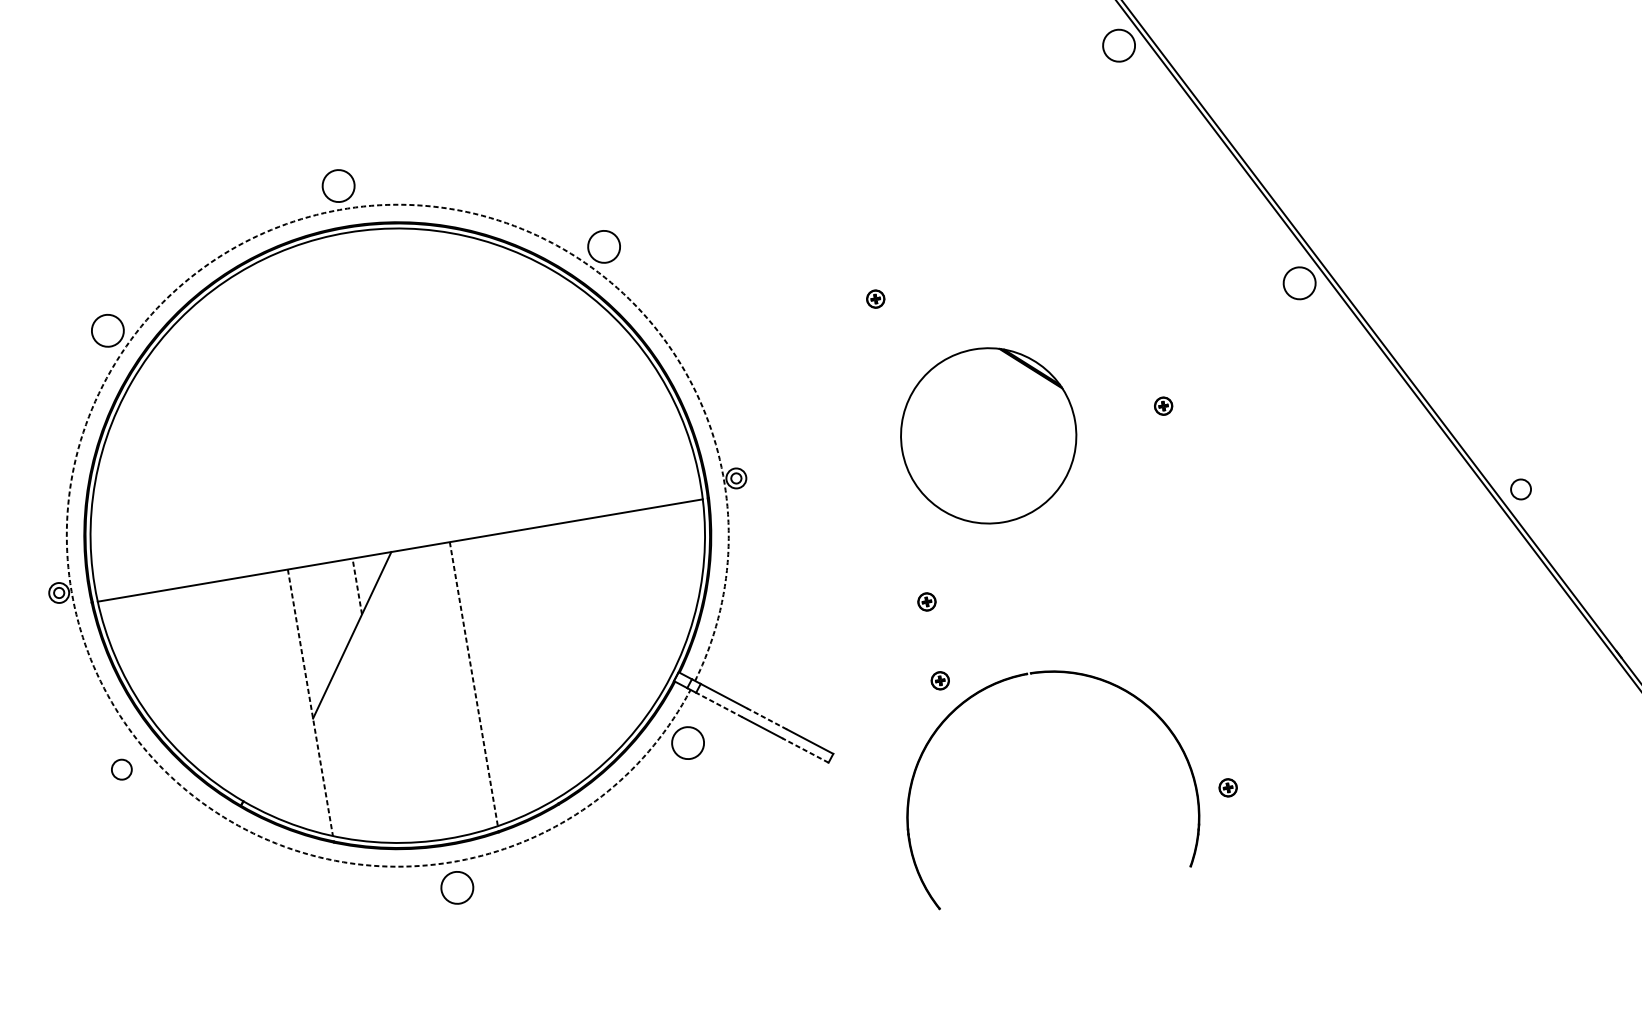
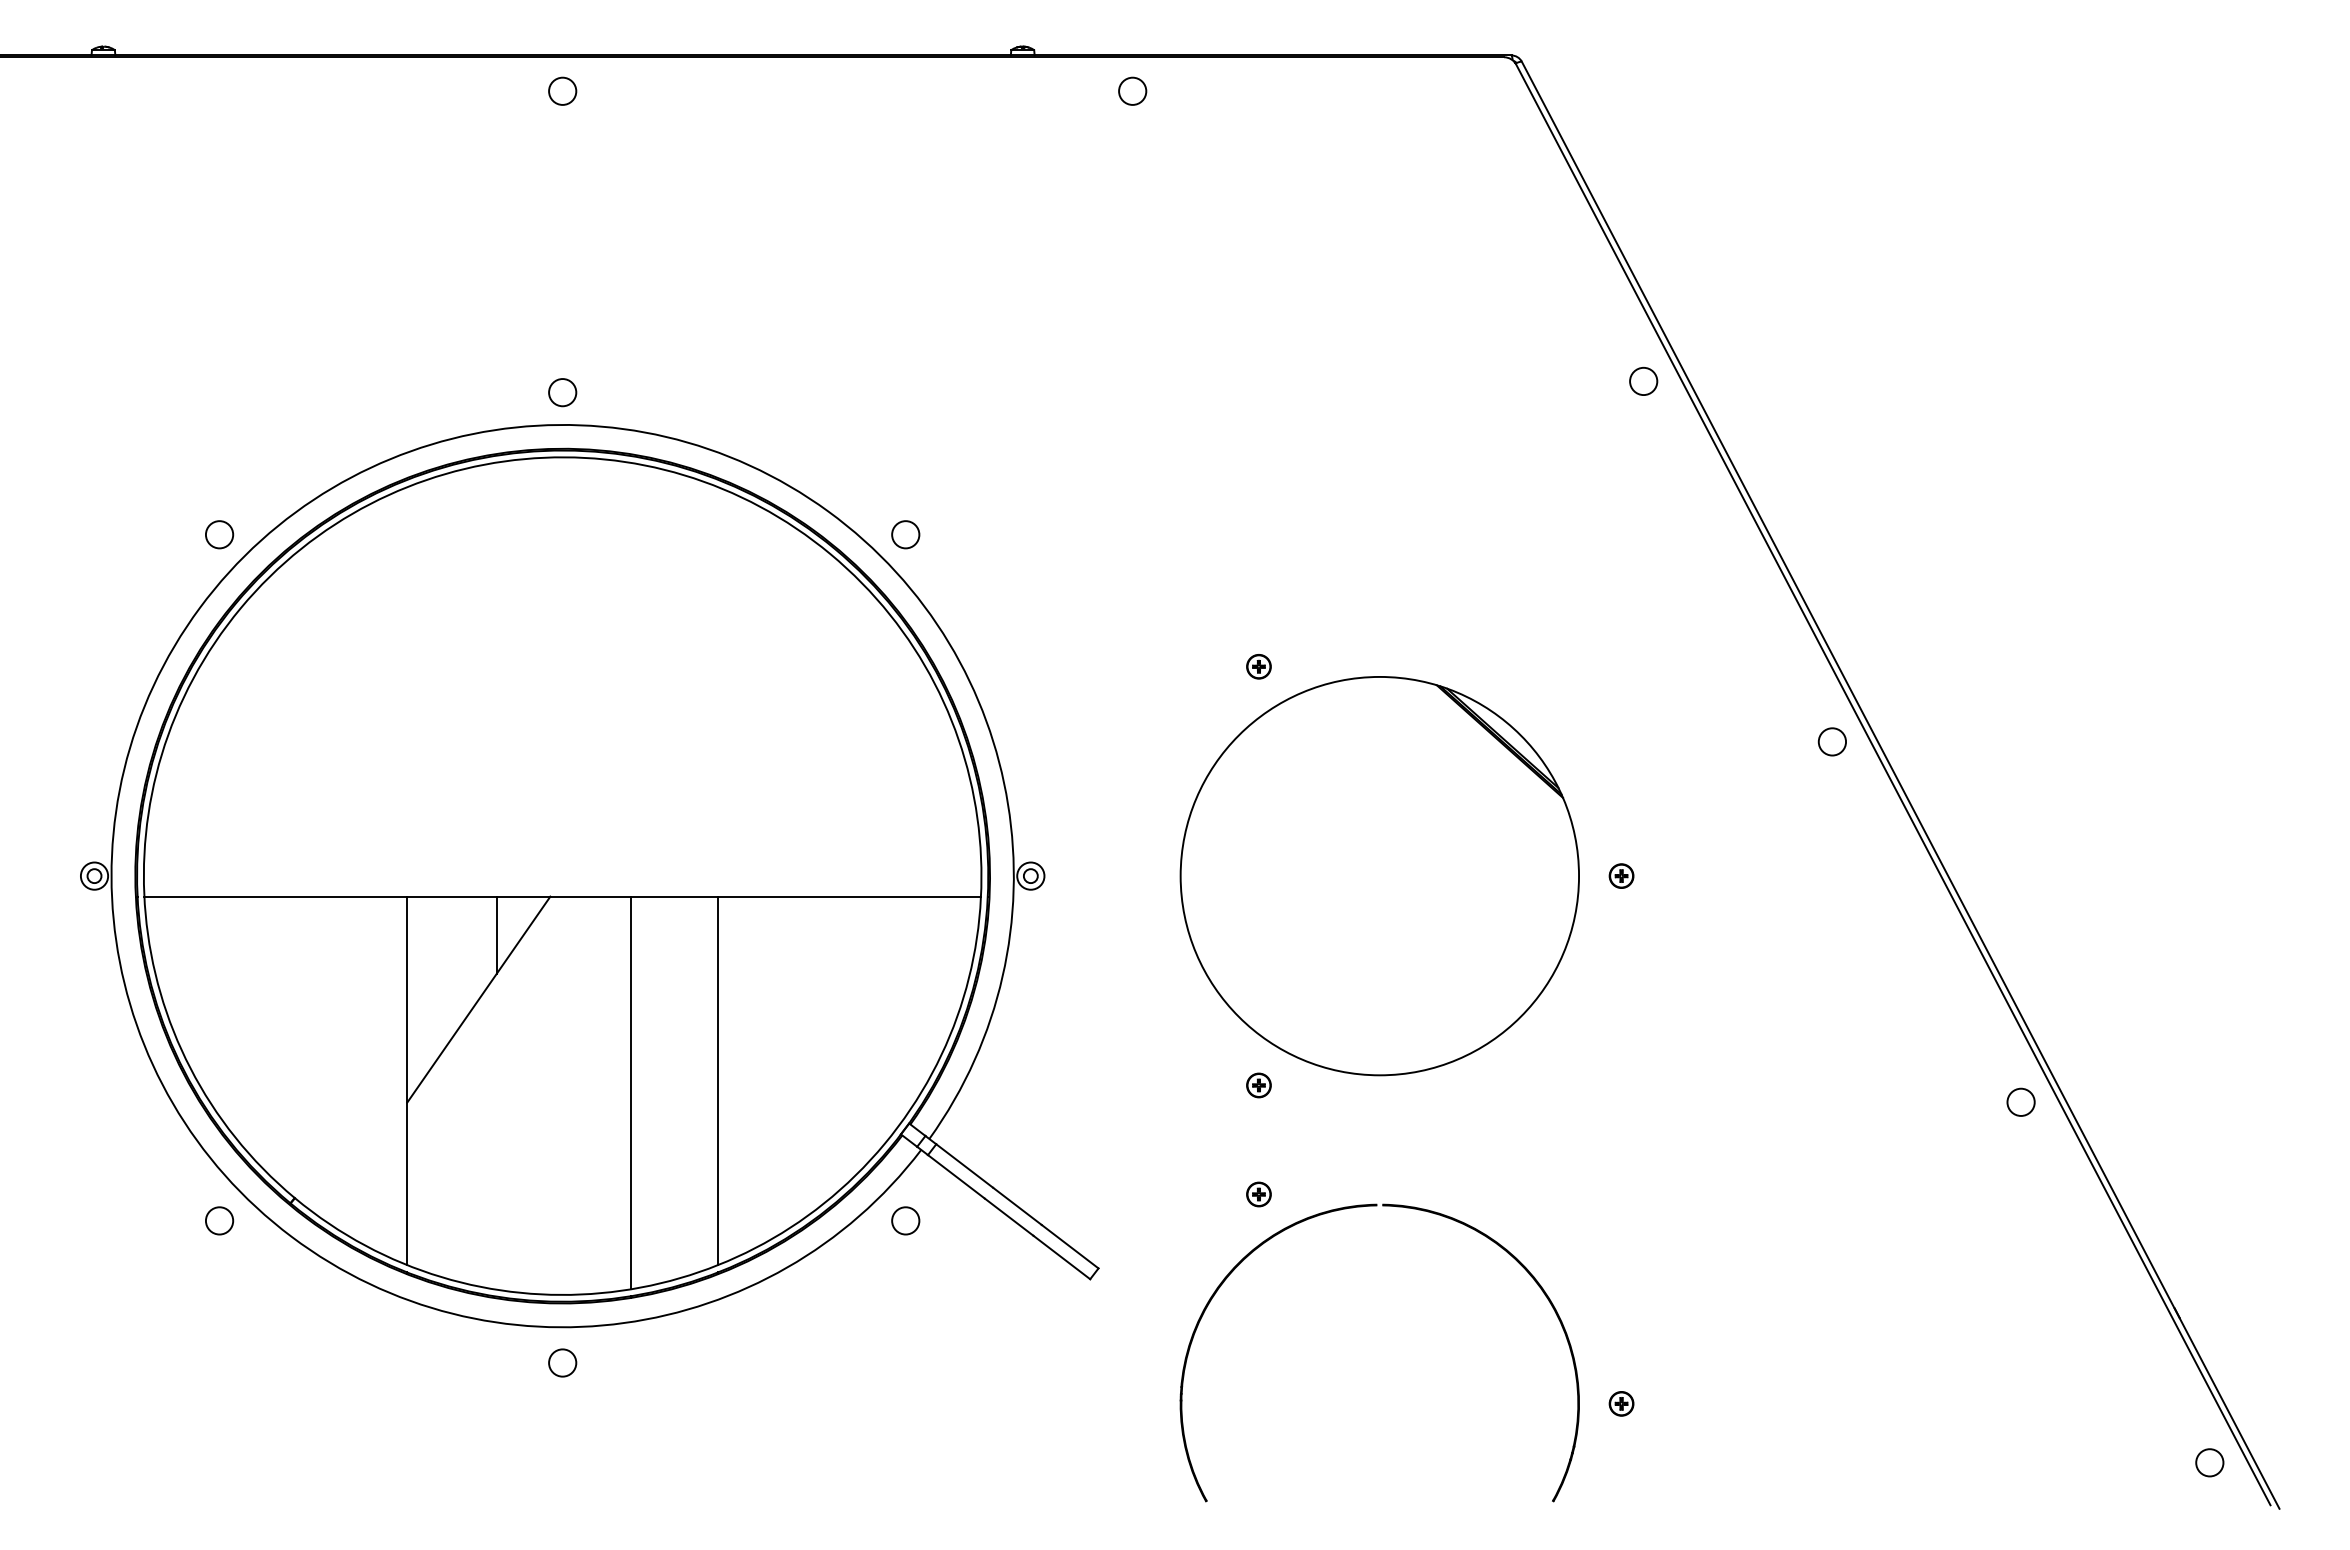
circle: (1118, 45) -> (1643, 381), size x0.62
circle: (338, 185) -> (562, 392), size x0.62
circle: (603, 246) -> (905, 534), size x0.62
circle: (1299, 283) -> (1832, 741), size x0.62
circle: (107, 330) -> (219, 534), size x0.62
arc: (102, 385) -> (200, 607), dashed -> solid
part: (988, 436) -> (1379, 876), size x1.67
circle: (1520, 488) -> (2020, 1101), moved
line: (357, 586) -> (496, 935), dashed -> solid
line: (535, 664) -> (718, 1080), added
line: (474, 684) -> (631, 1093), dashed -> solid
line: (310, 703) -> (407, 1081), dashed -> solid
line: (719, 704) -> (956, 1176), dashed -> solid
line: (767, 719) -> (1017, 1206), dashed -> solid
circle: (687, 742) -> (905, 1220), size x0.62
line: (805, 750) -> (1061, 1257), dashed -> solid
circle: (121, 769) -> (219, 1220), moved
circle: (457, 887) -> (562, 1362), size x0.62

